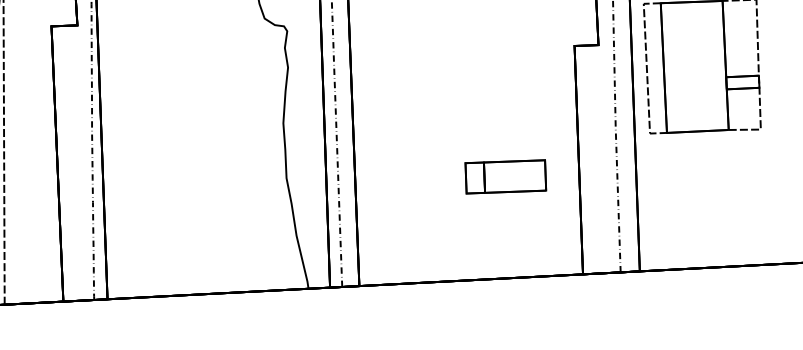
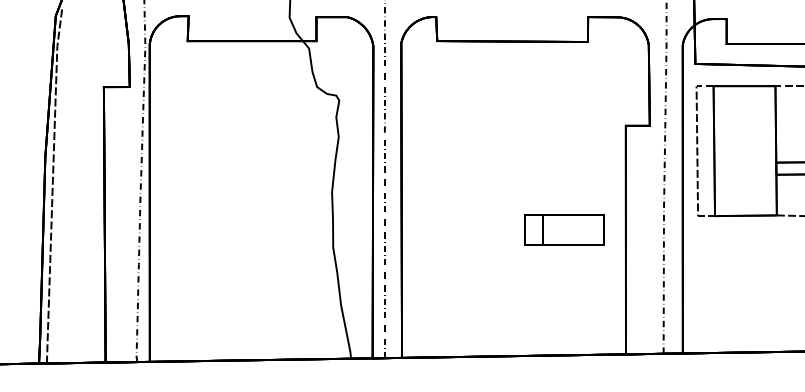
part: (505, 176) -> (564, 229), moved

